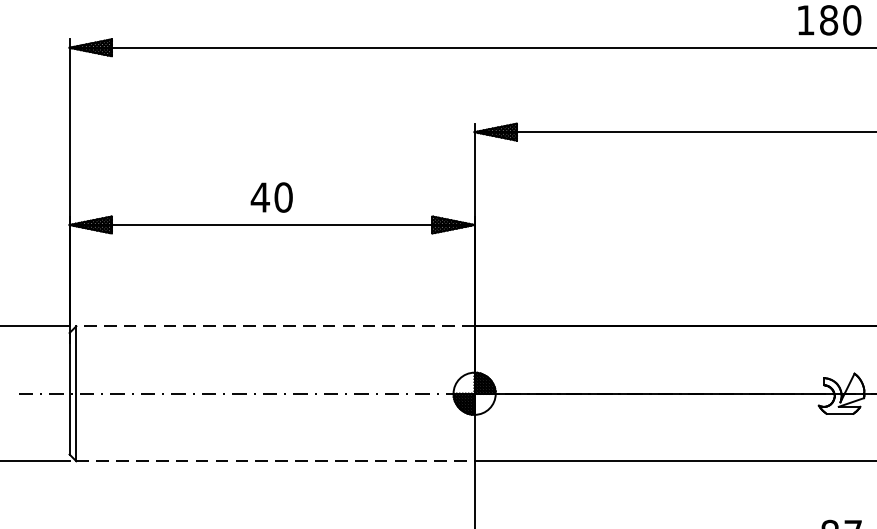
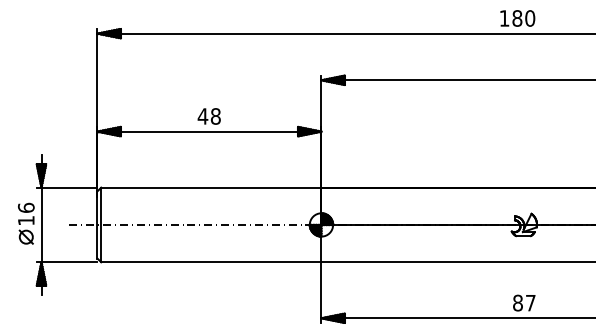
text: (283, 197) -> (215, 116), 40 -> 48
line: (273, 326) -> (210, 187), dashed -> solid
line: (275, 461) -> (211, 262), dashed -> solid

